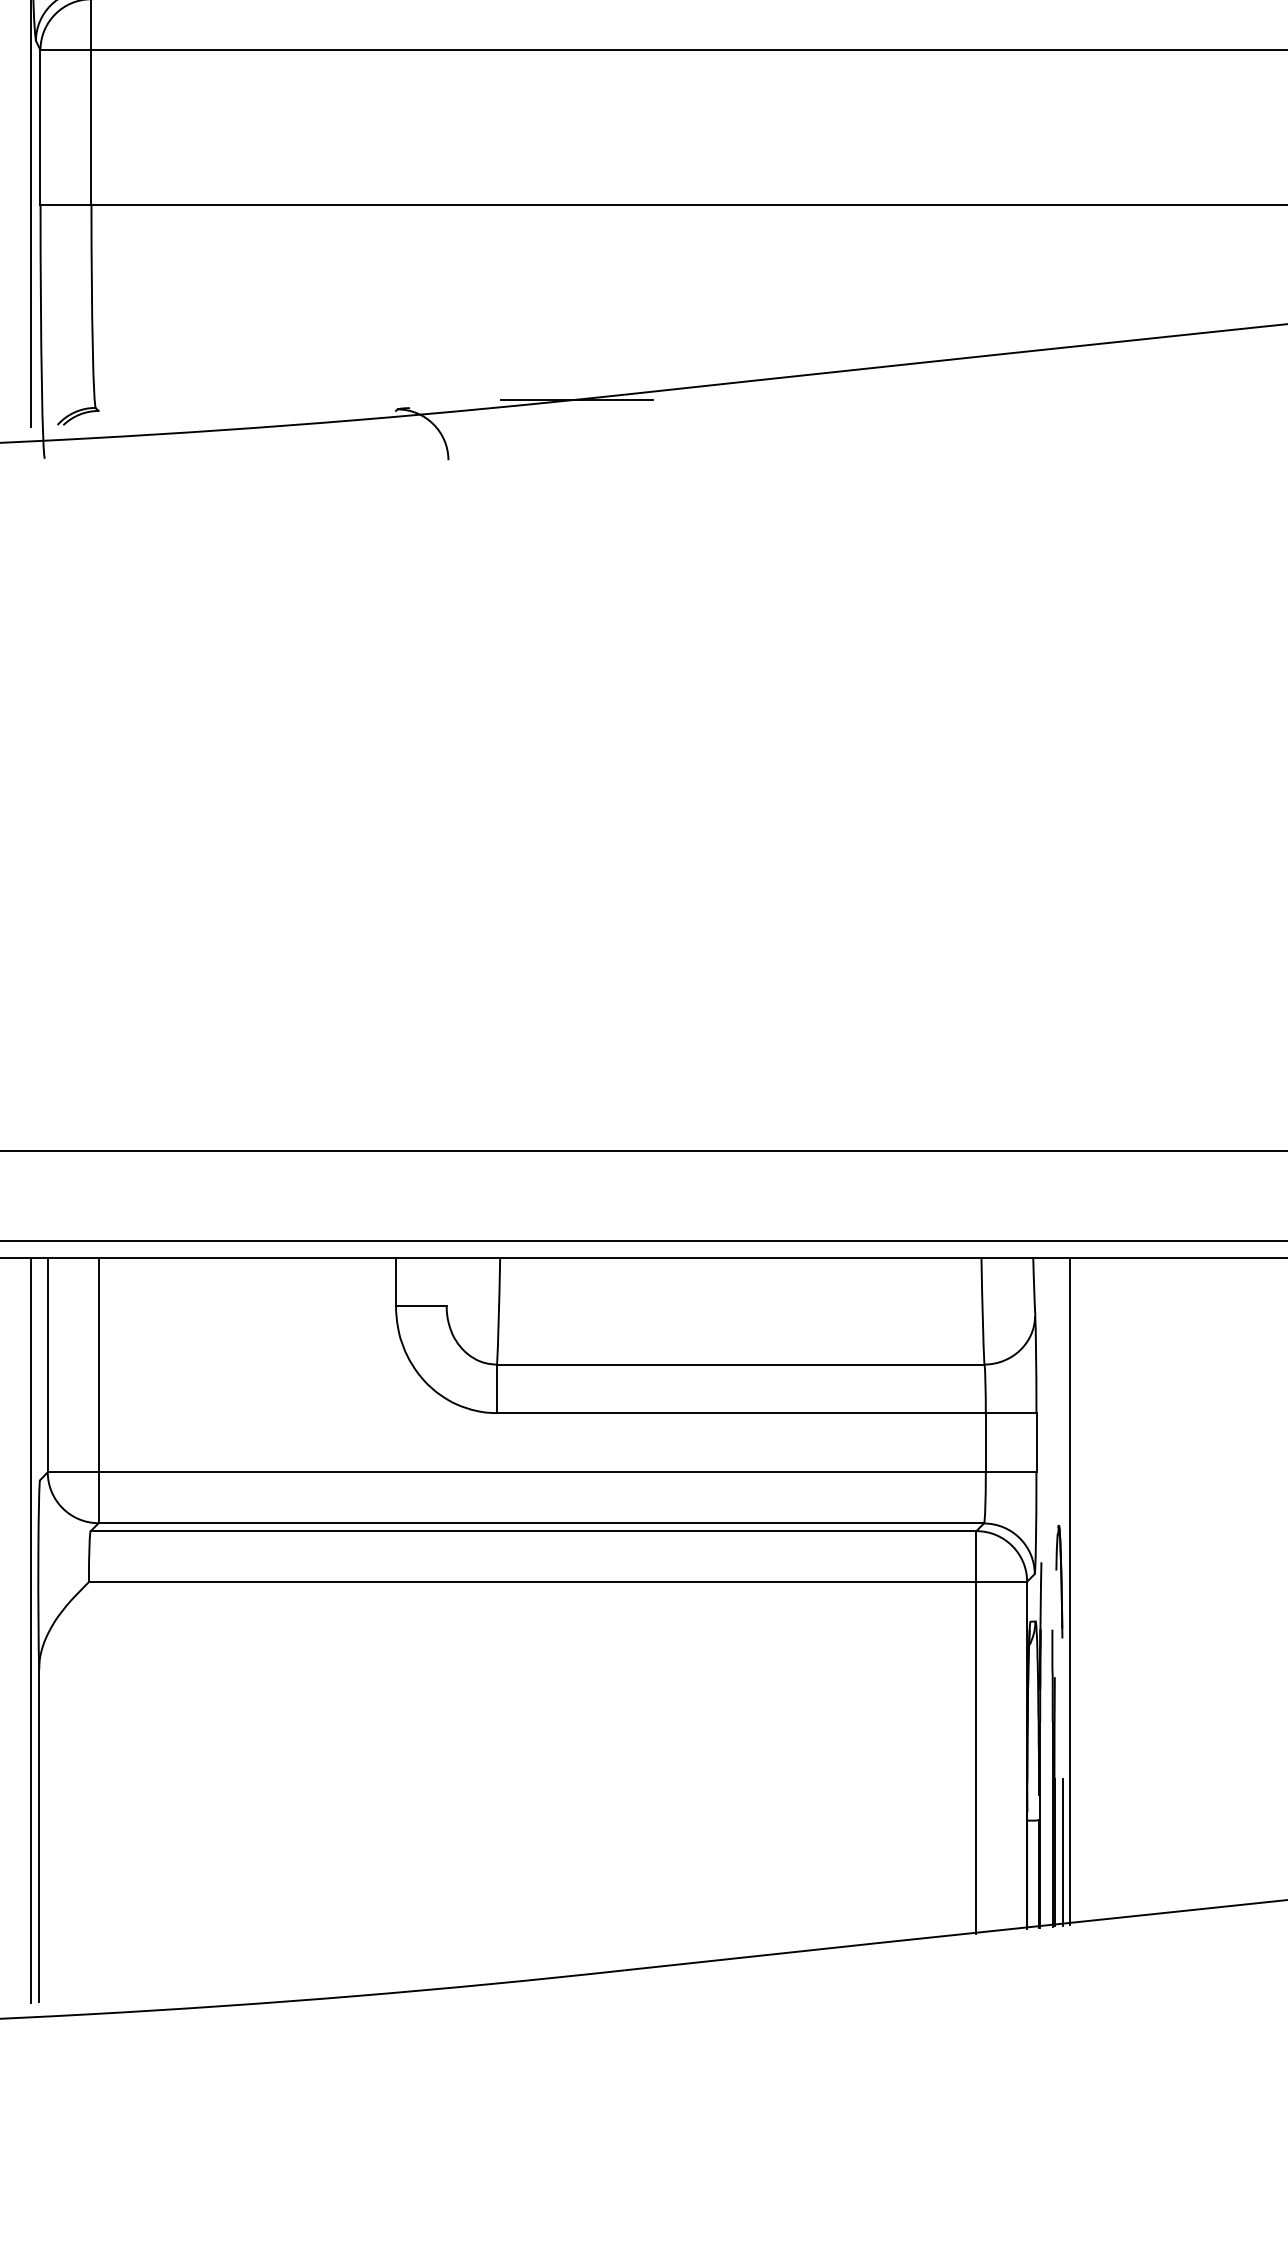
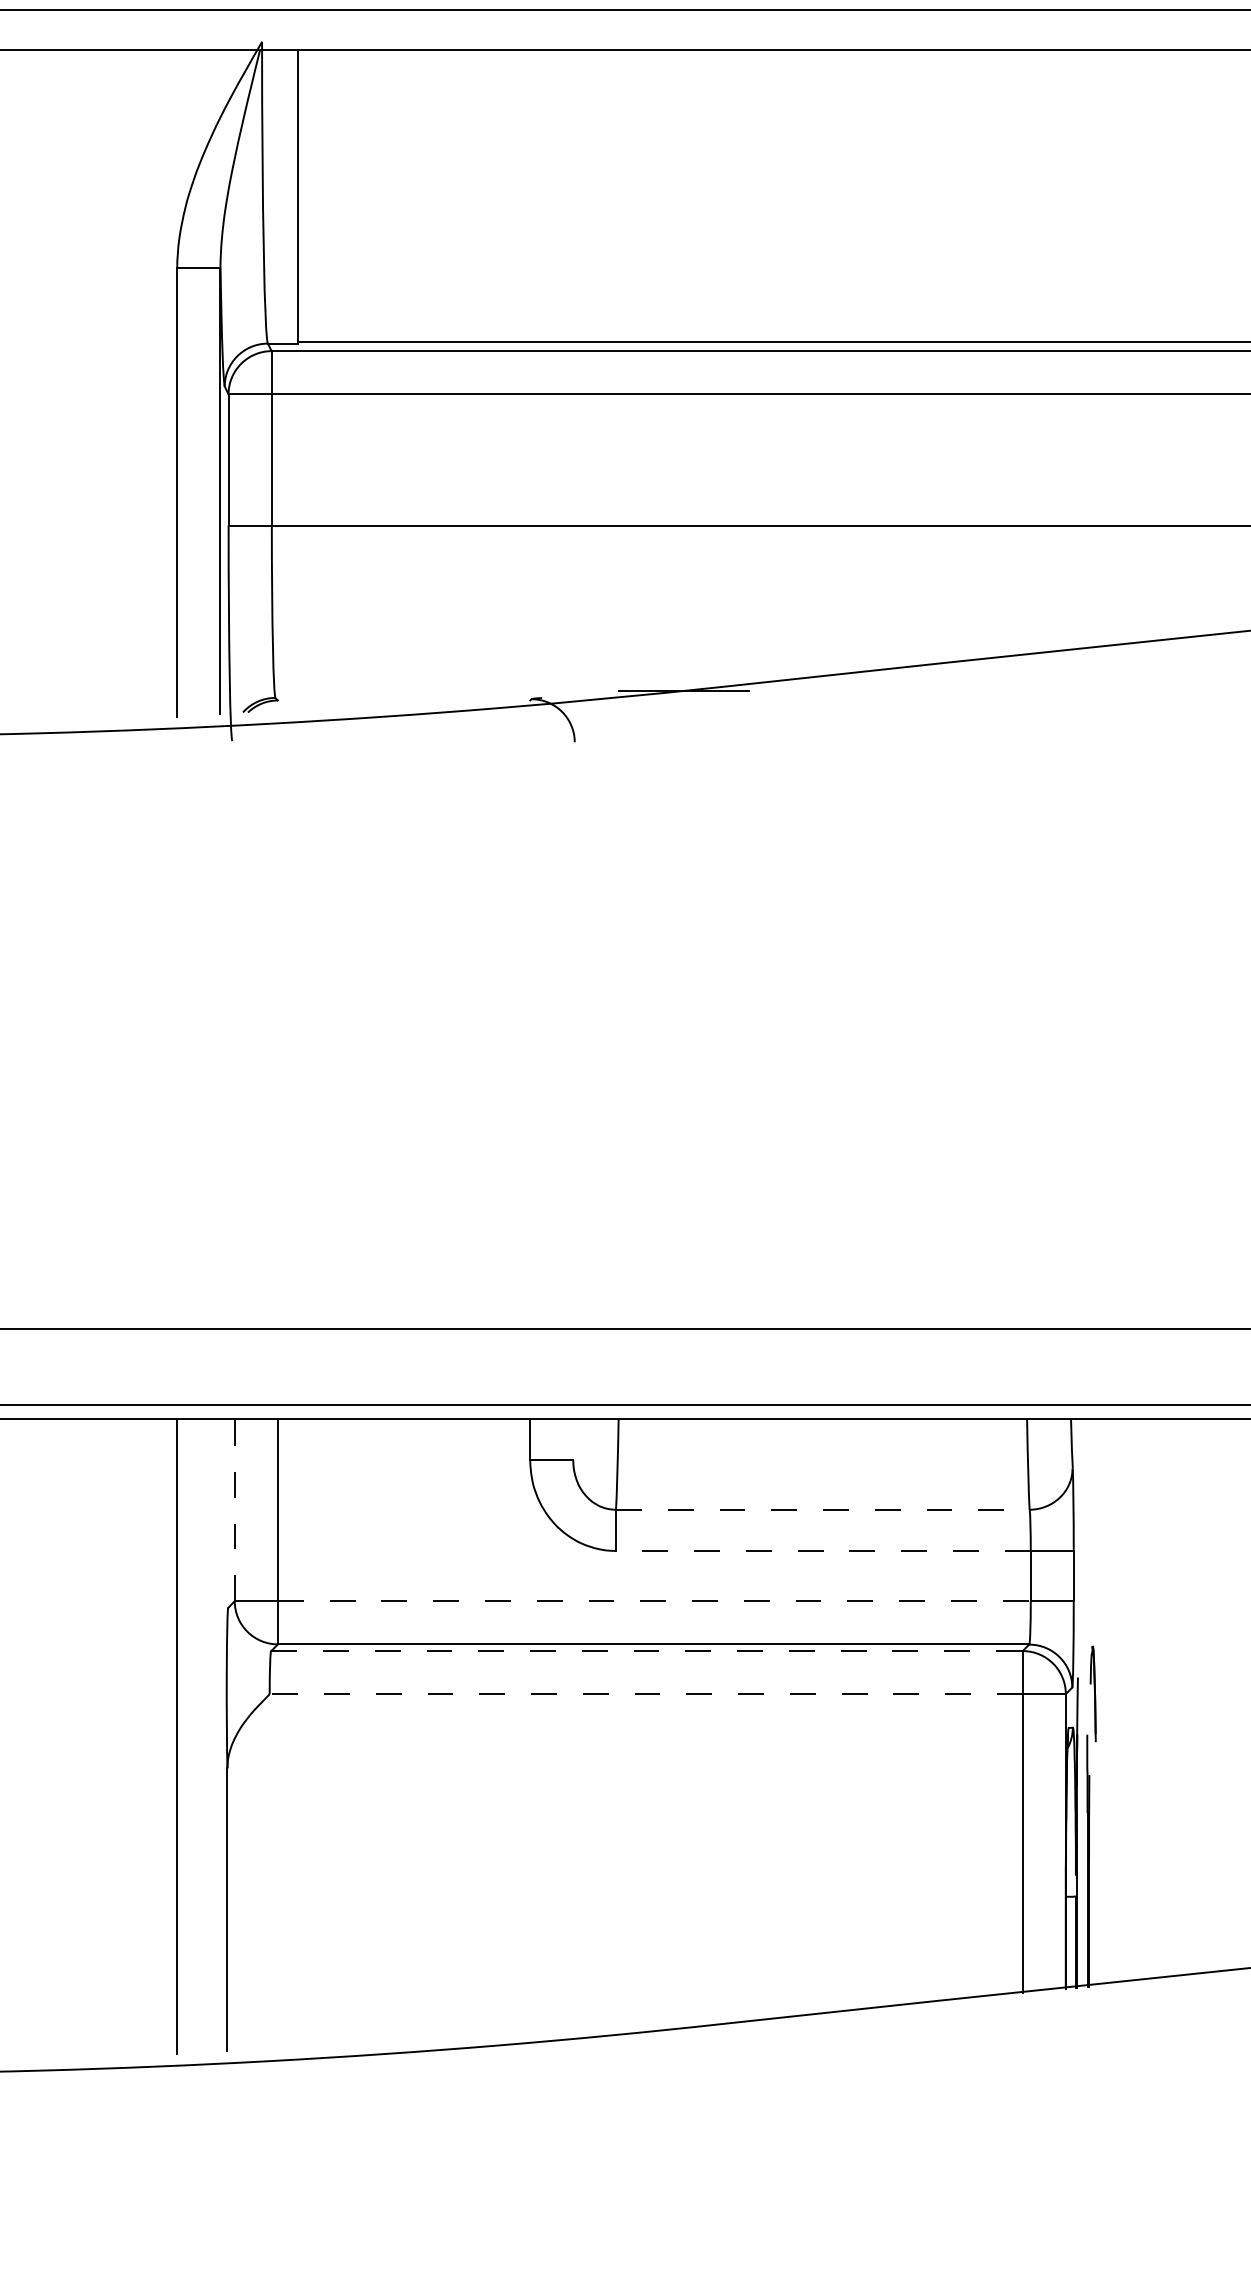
line: (47, 1364) -> (234, 1509), solid -> dashed
line: (740, 1364) -> (822, 1509), solid -> dashed
line: (740, 1412) -> (822, 1550), solid -> dashed
line: (542, 1472) -> (654, 1601), solid -> dashed
line: (534, 1531) -> (647, 1651), solid -> dashed
line: (531, 1582) -> (645, 1694), solid -> dashed
line: (1070, 1591) -> (1102, 1702), removed
line: (30, 1630) -> (220, 1735), removed
line: (1063, 1852) -> (1096, 1923), removed

